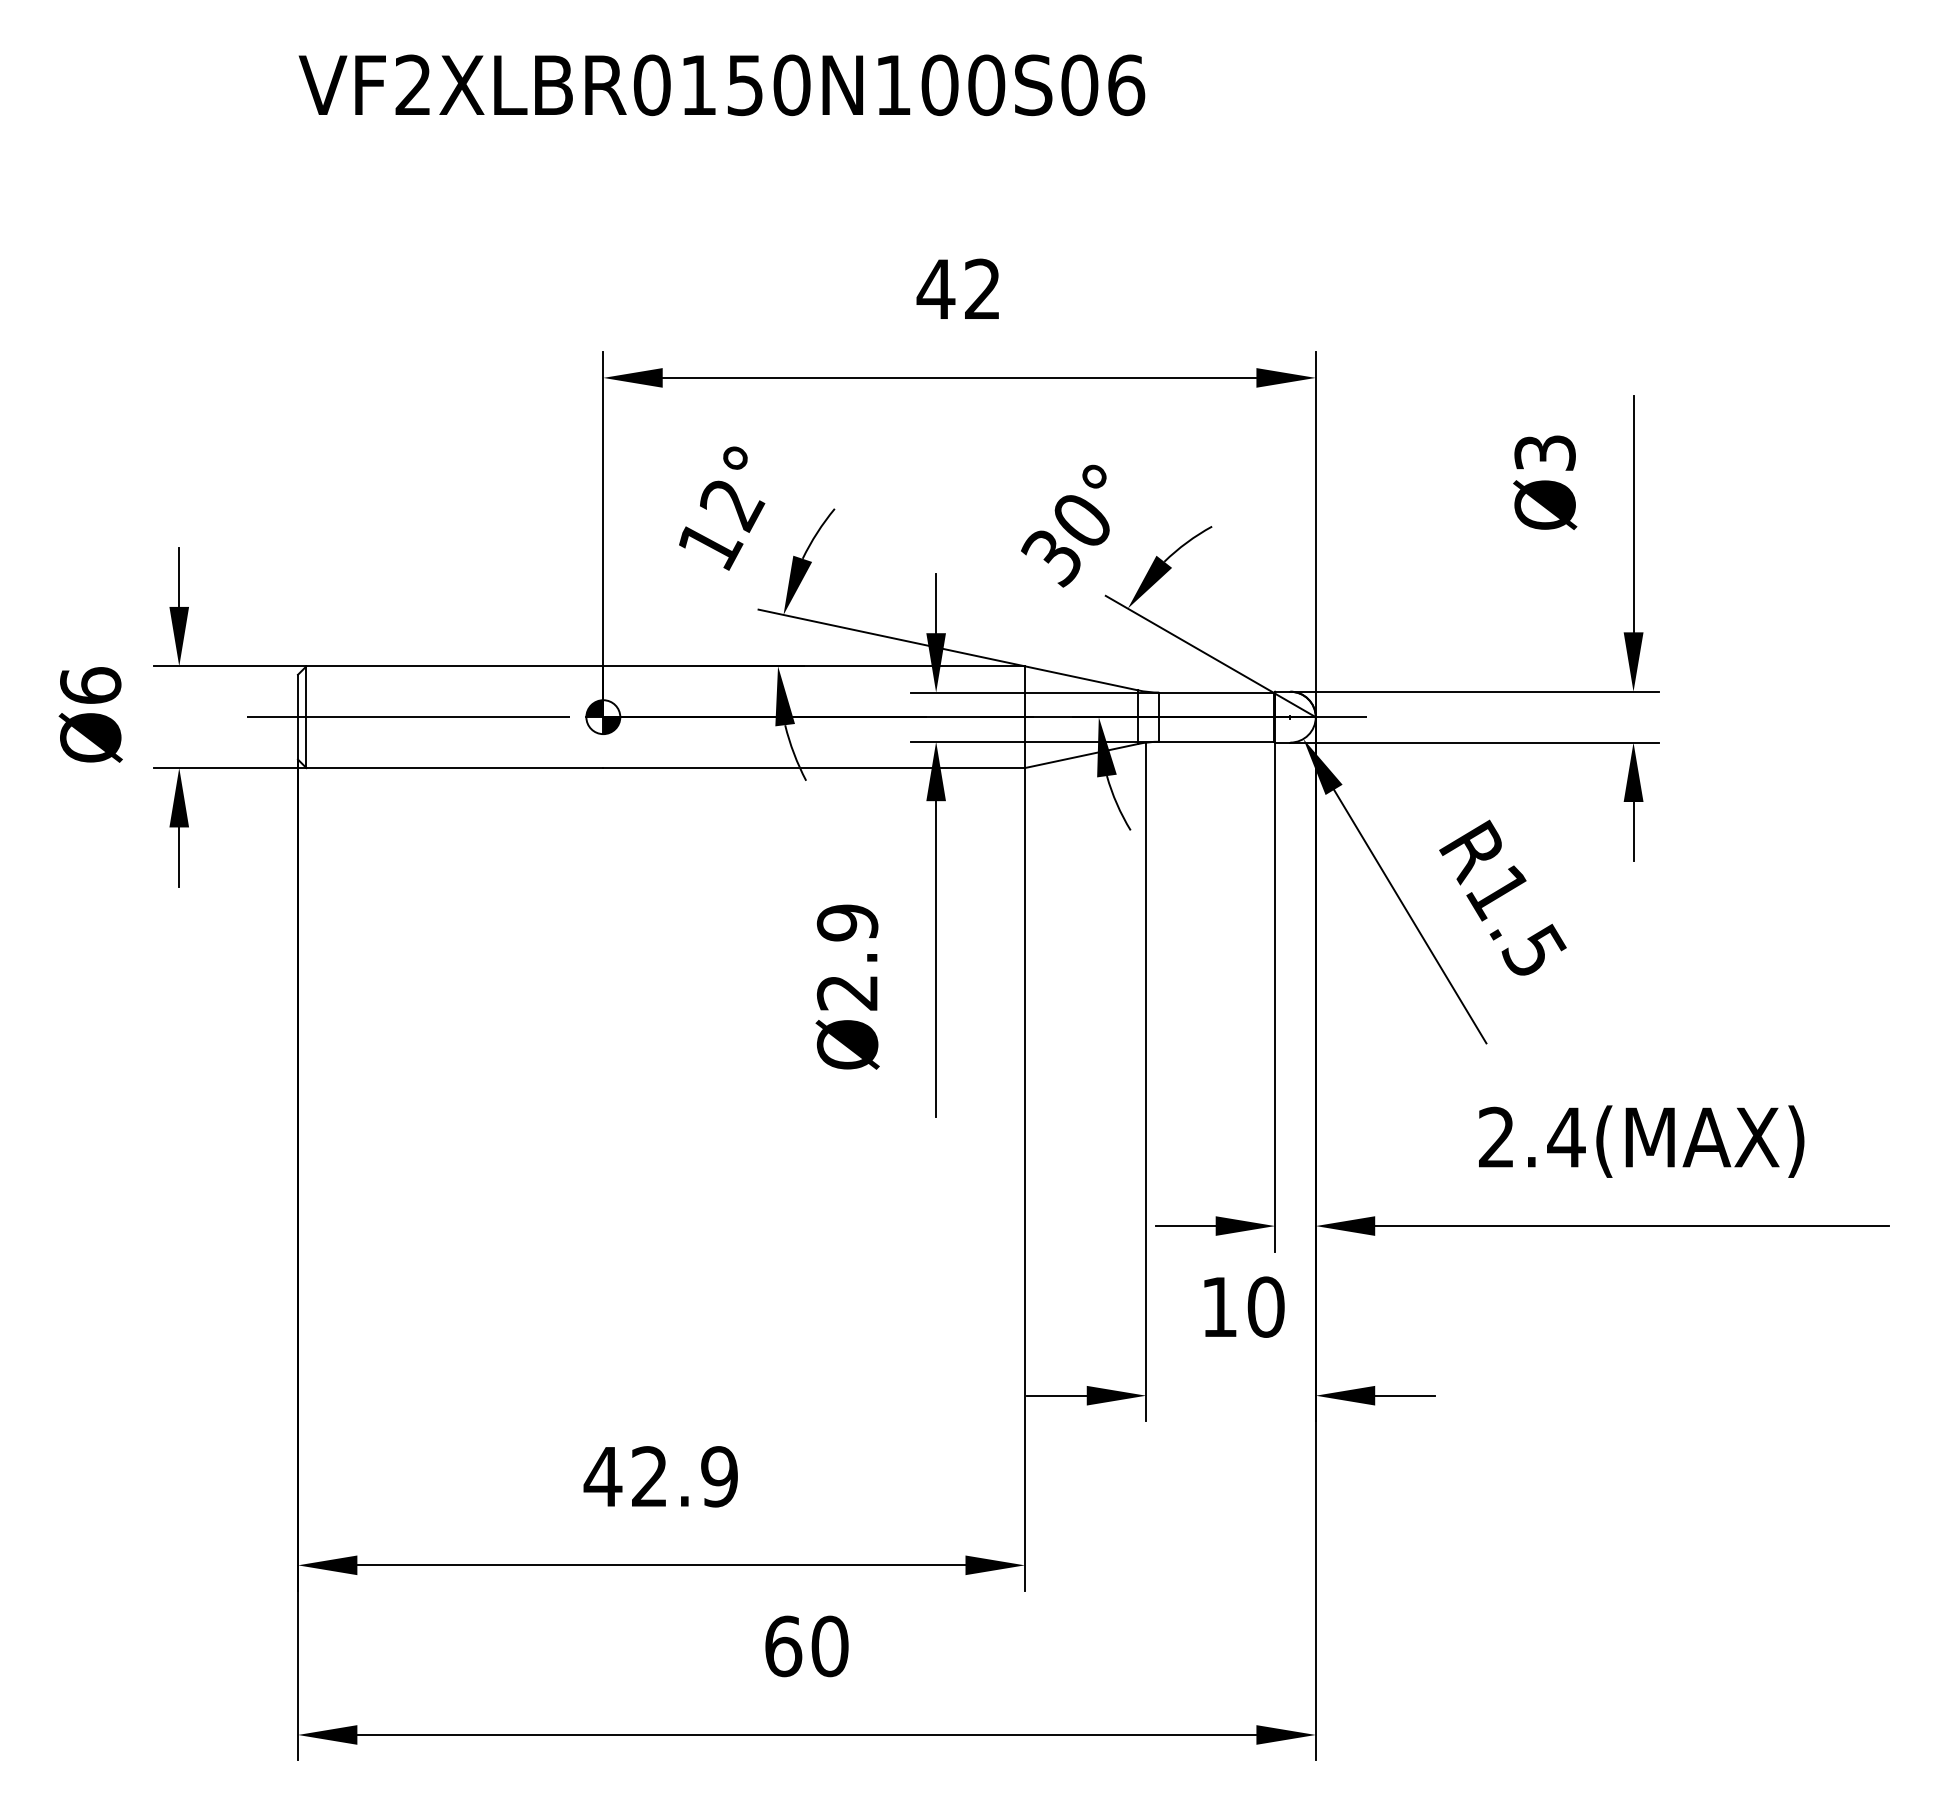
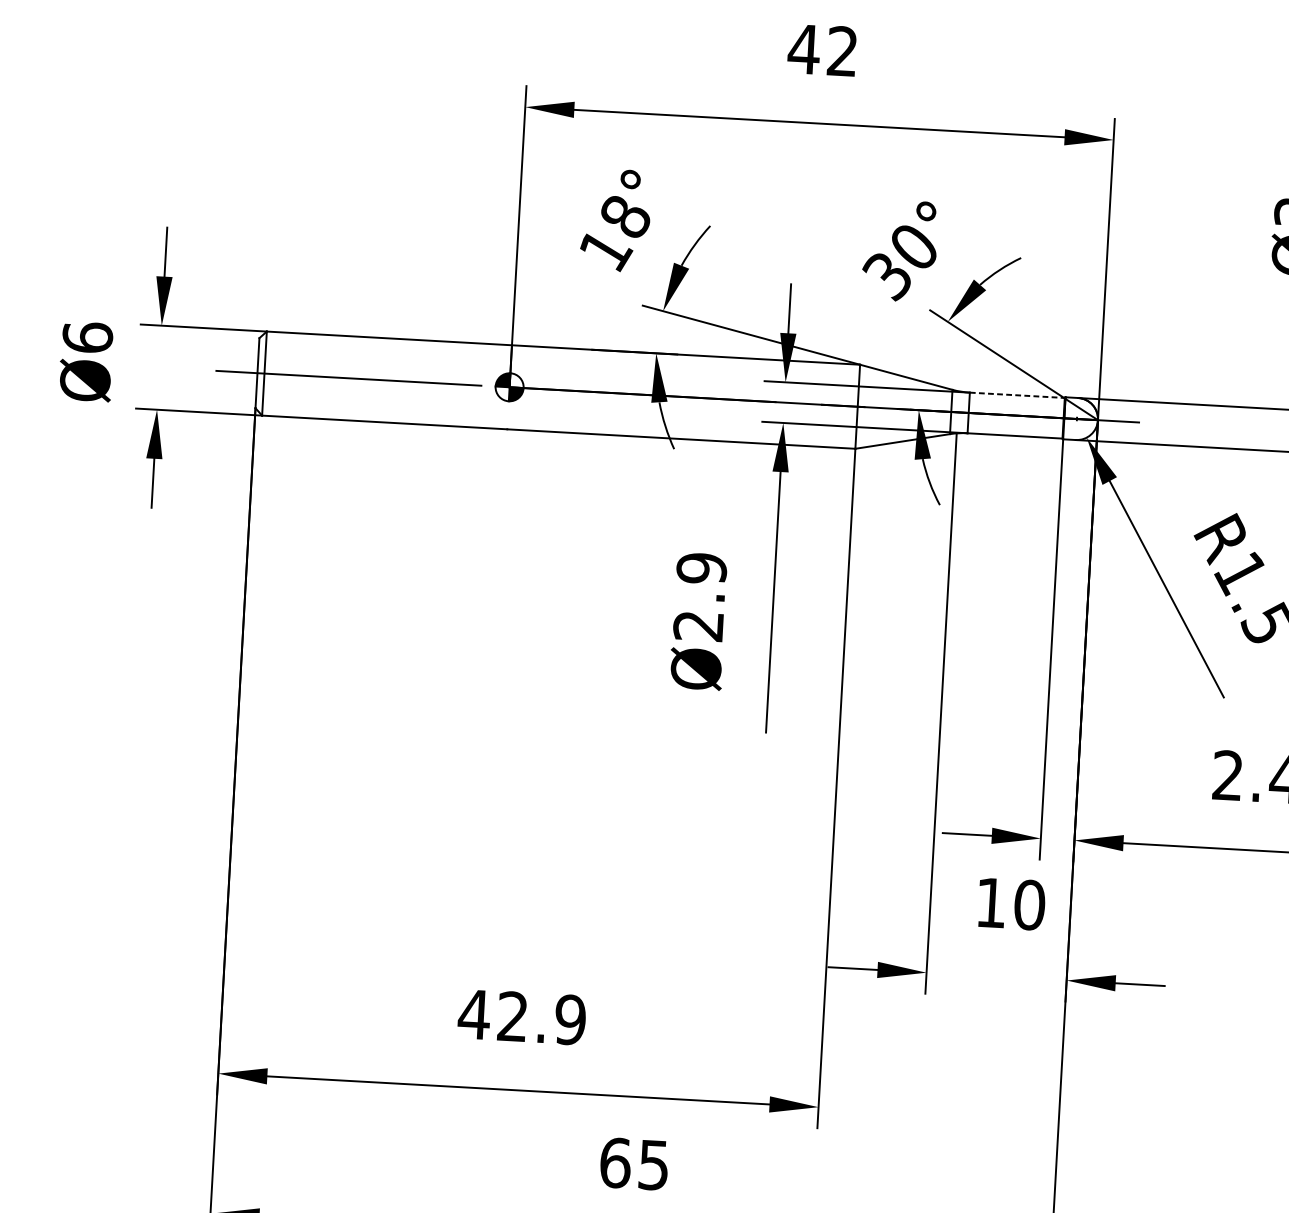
text: (732, 505) -> (626, 218), 12° -> 18°
line: (1217, 692) -> (1017, 395), solid -> dashed
text: (829, 1646) -> (653, 1165), 60 -> 65

